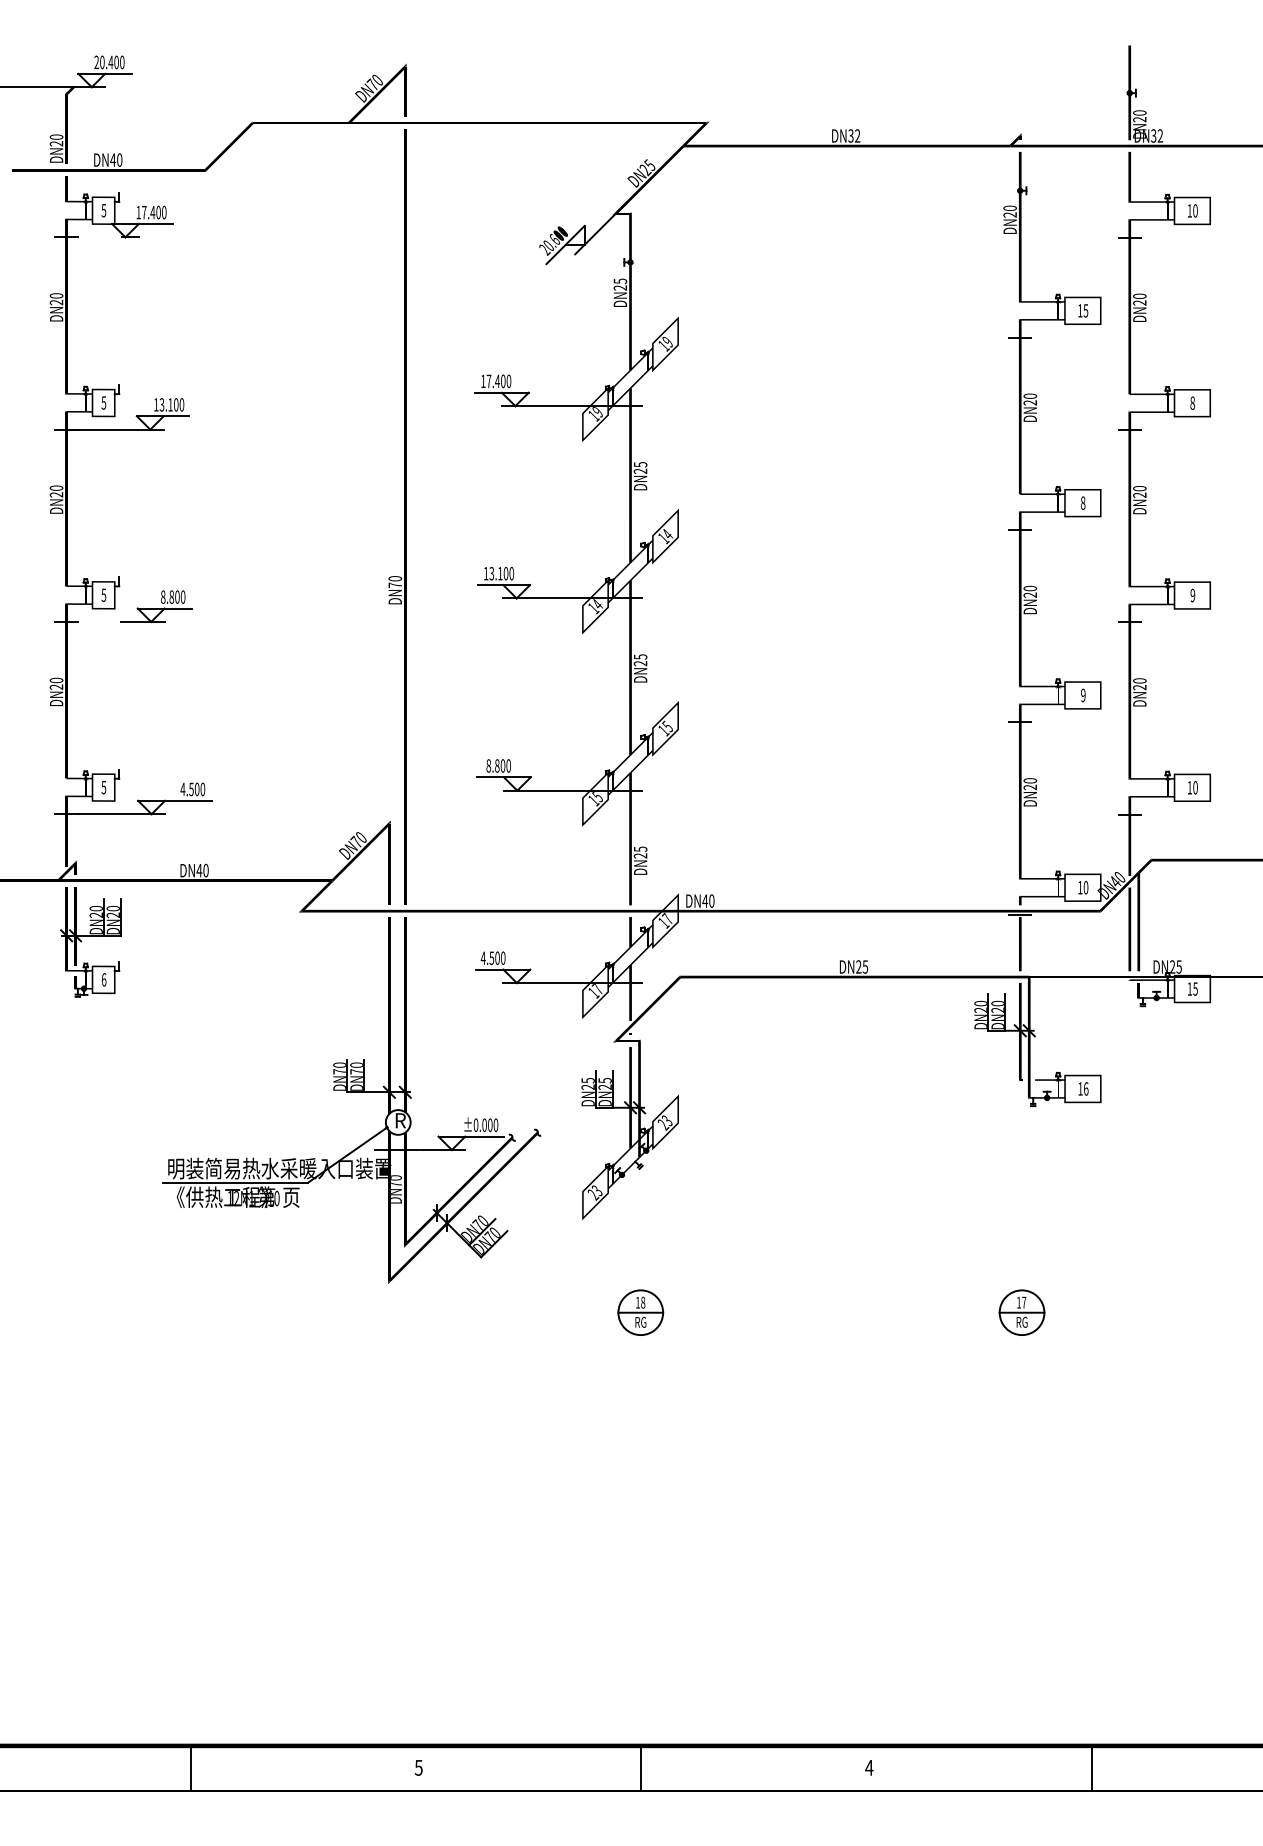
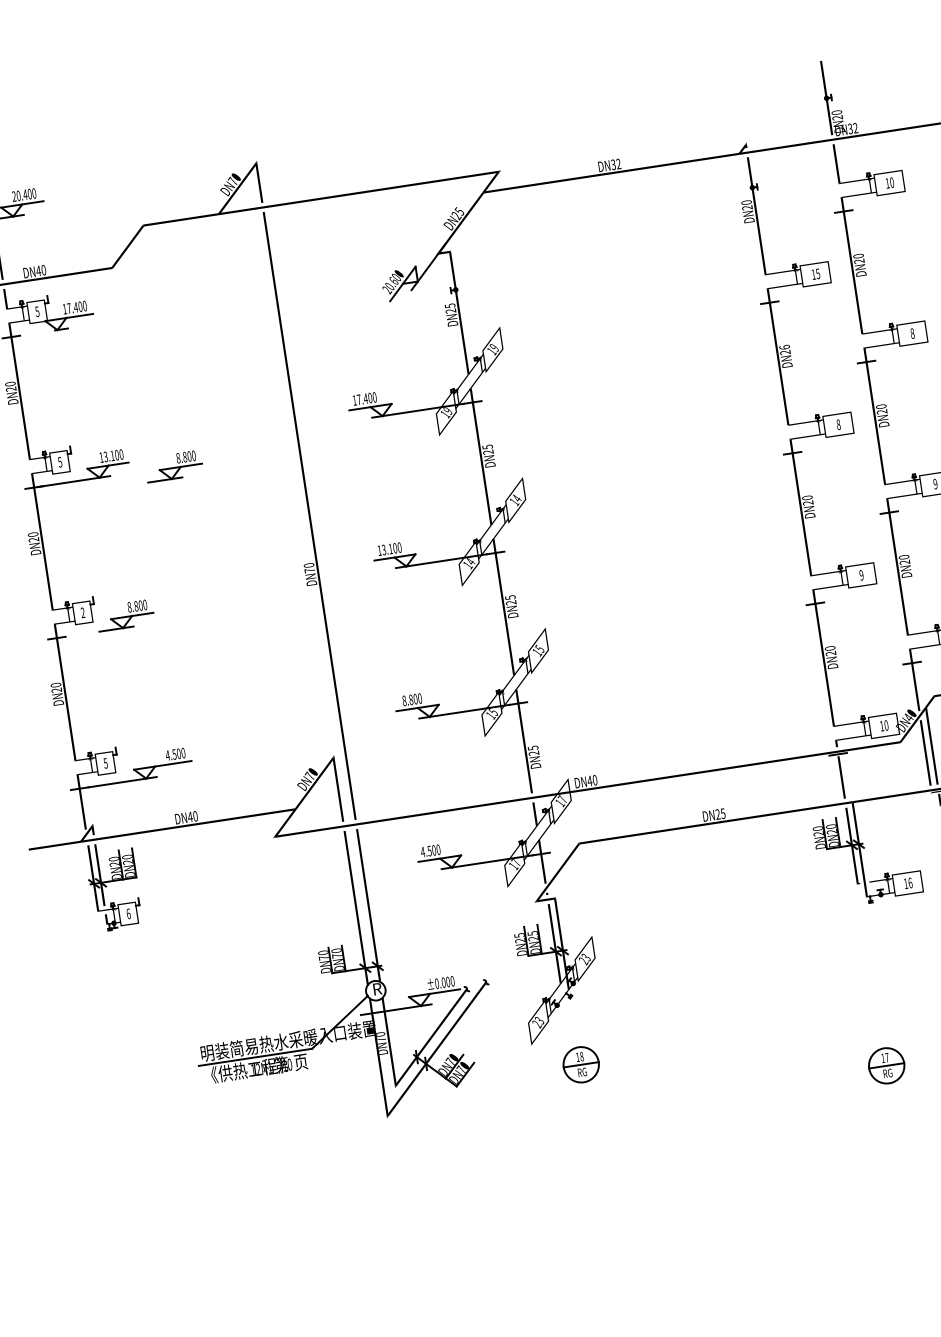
text: (1029, 395) -> (783, 346), DN20 -> DN26
part: (245, 429) -> (174, 466), added
text: (103, 595) -> (82, 613), 5 -> 2
part: (640, 1312) -> (580, 1064), moved

